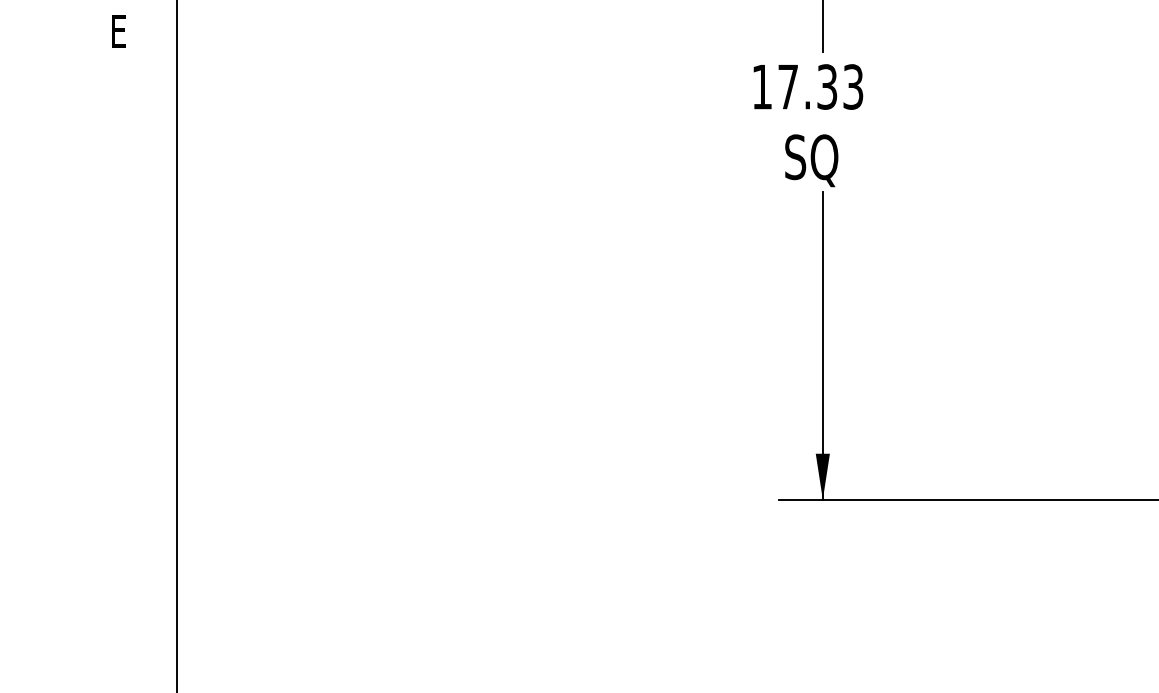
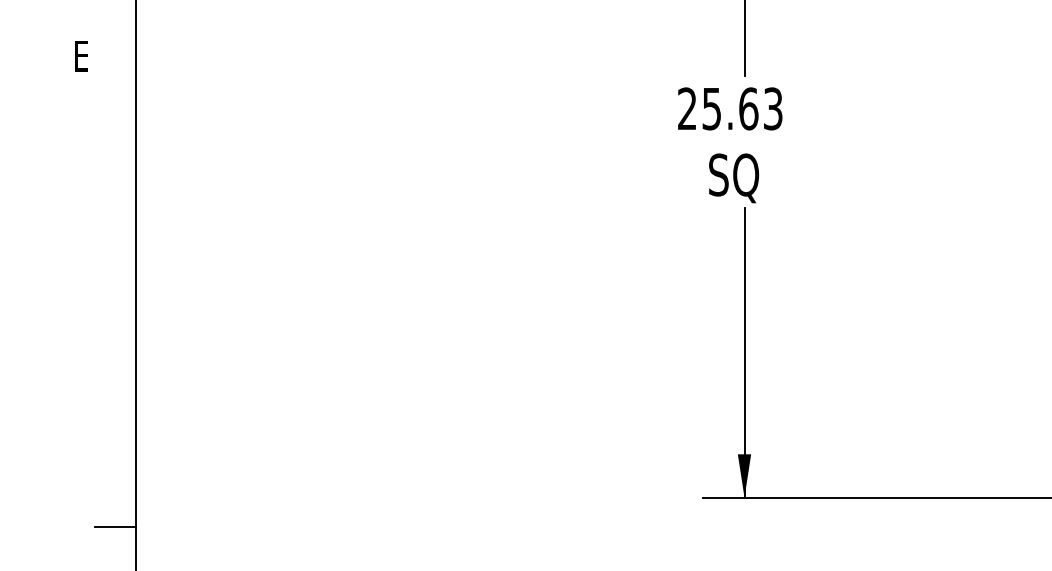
text: (794, 86) -> (717, 108), 17.33 -> 25.63
line: (155, 531) -> (115, 527), added

